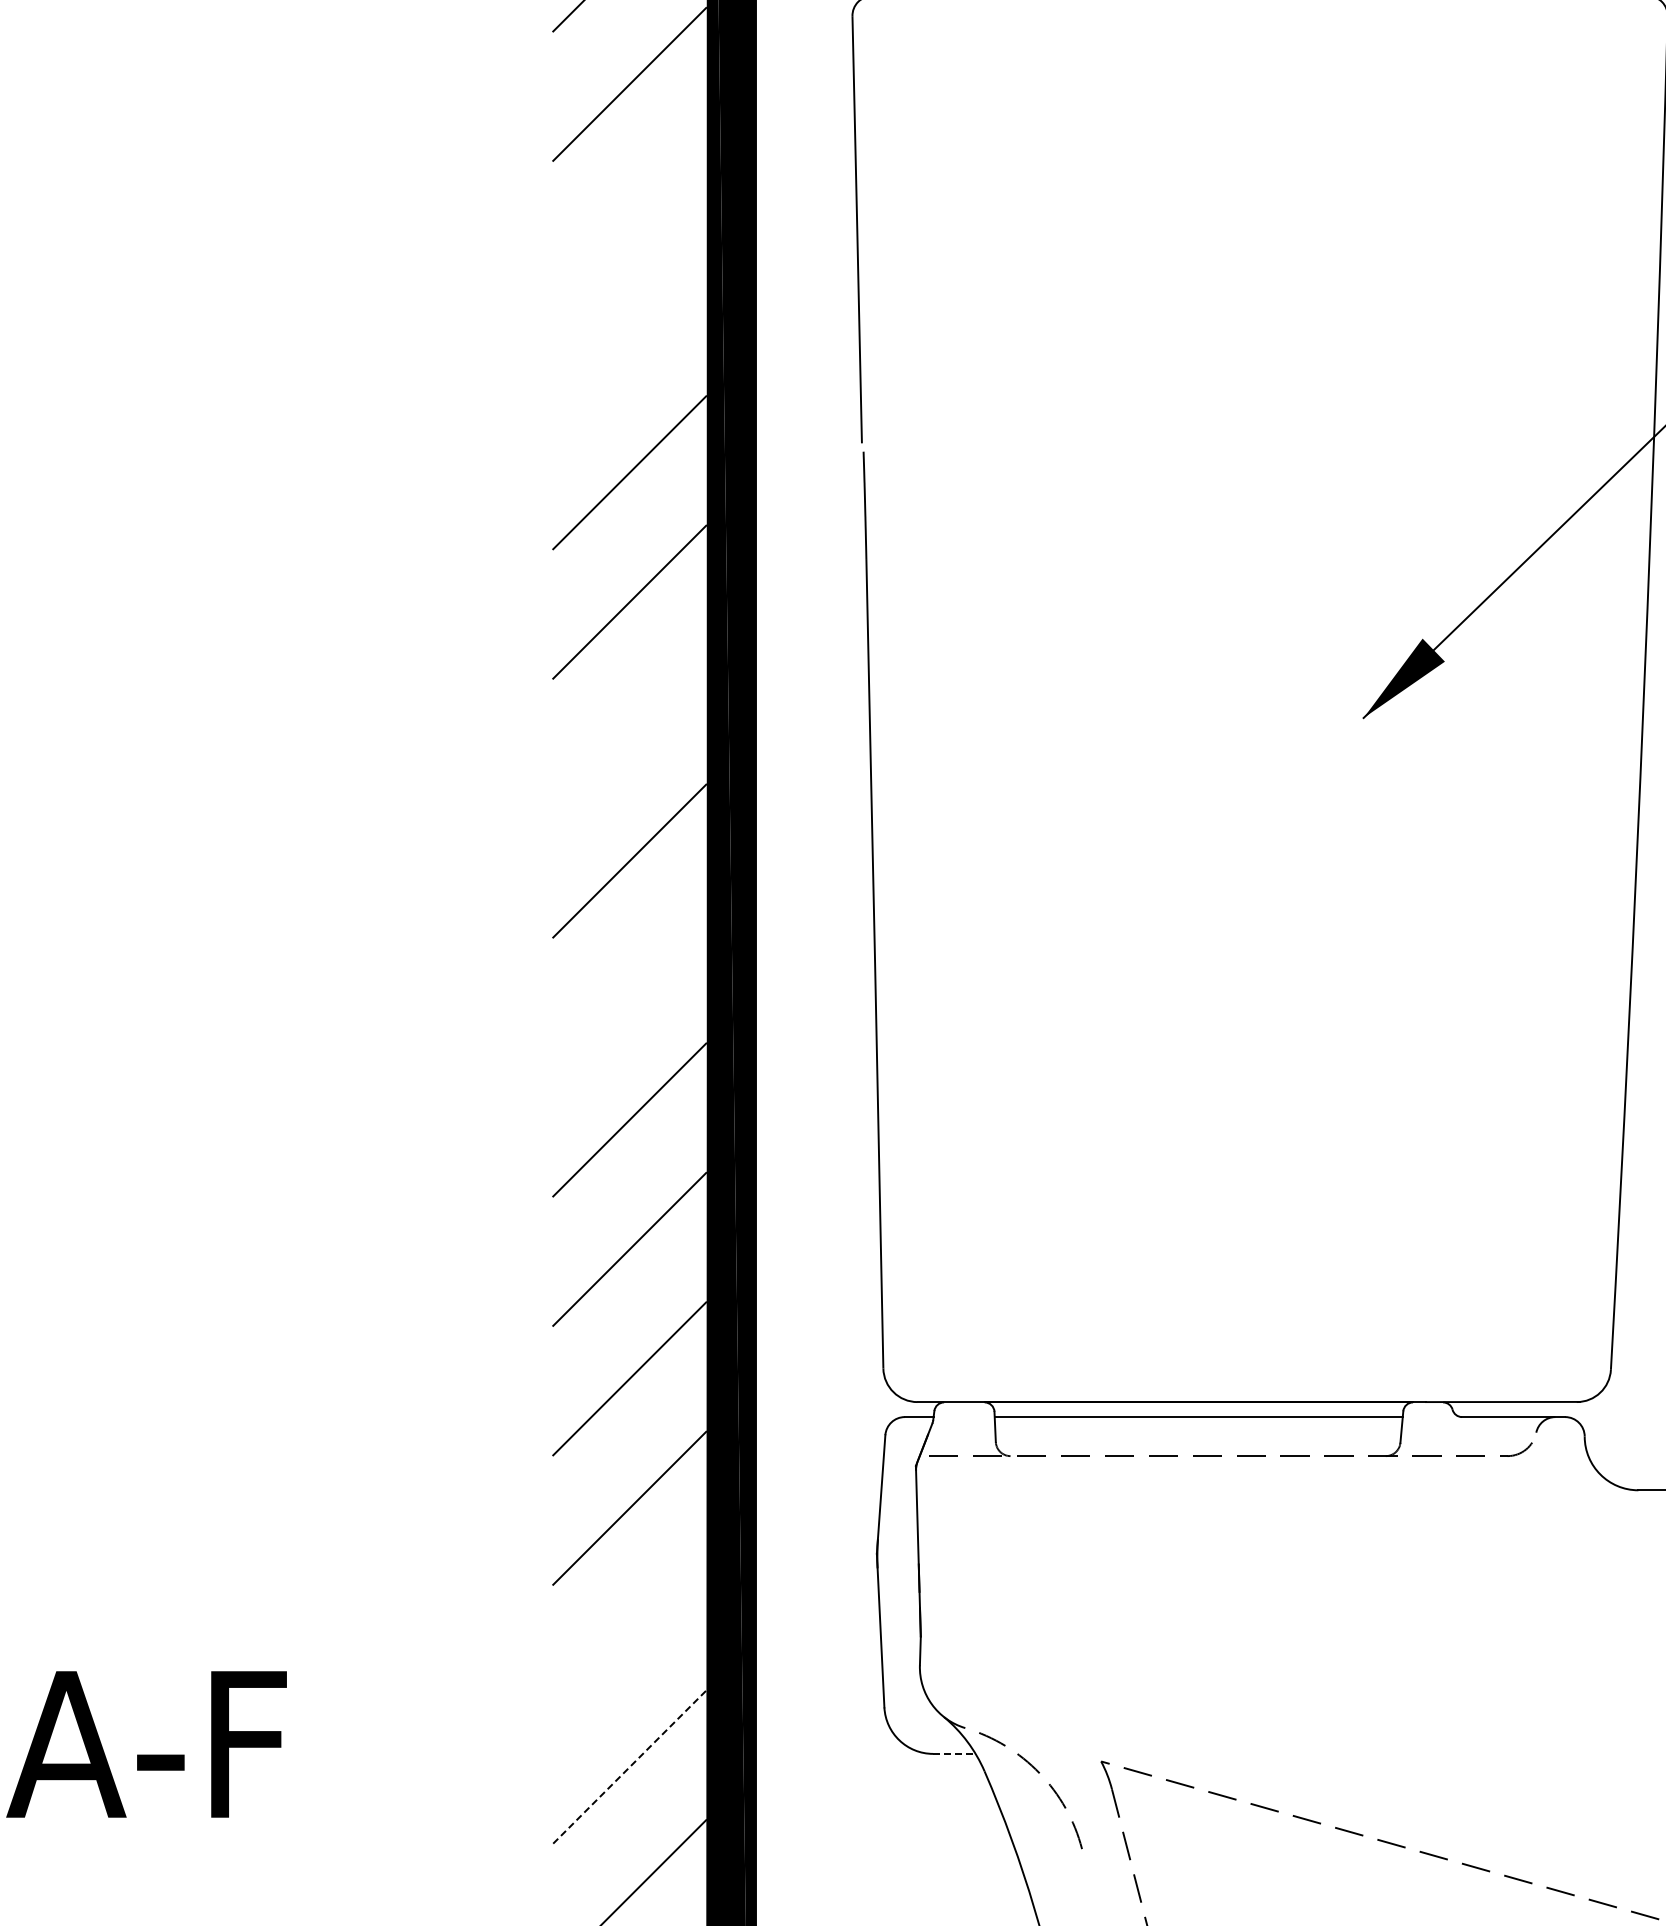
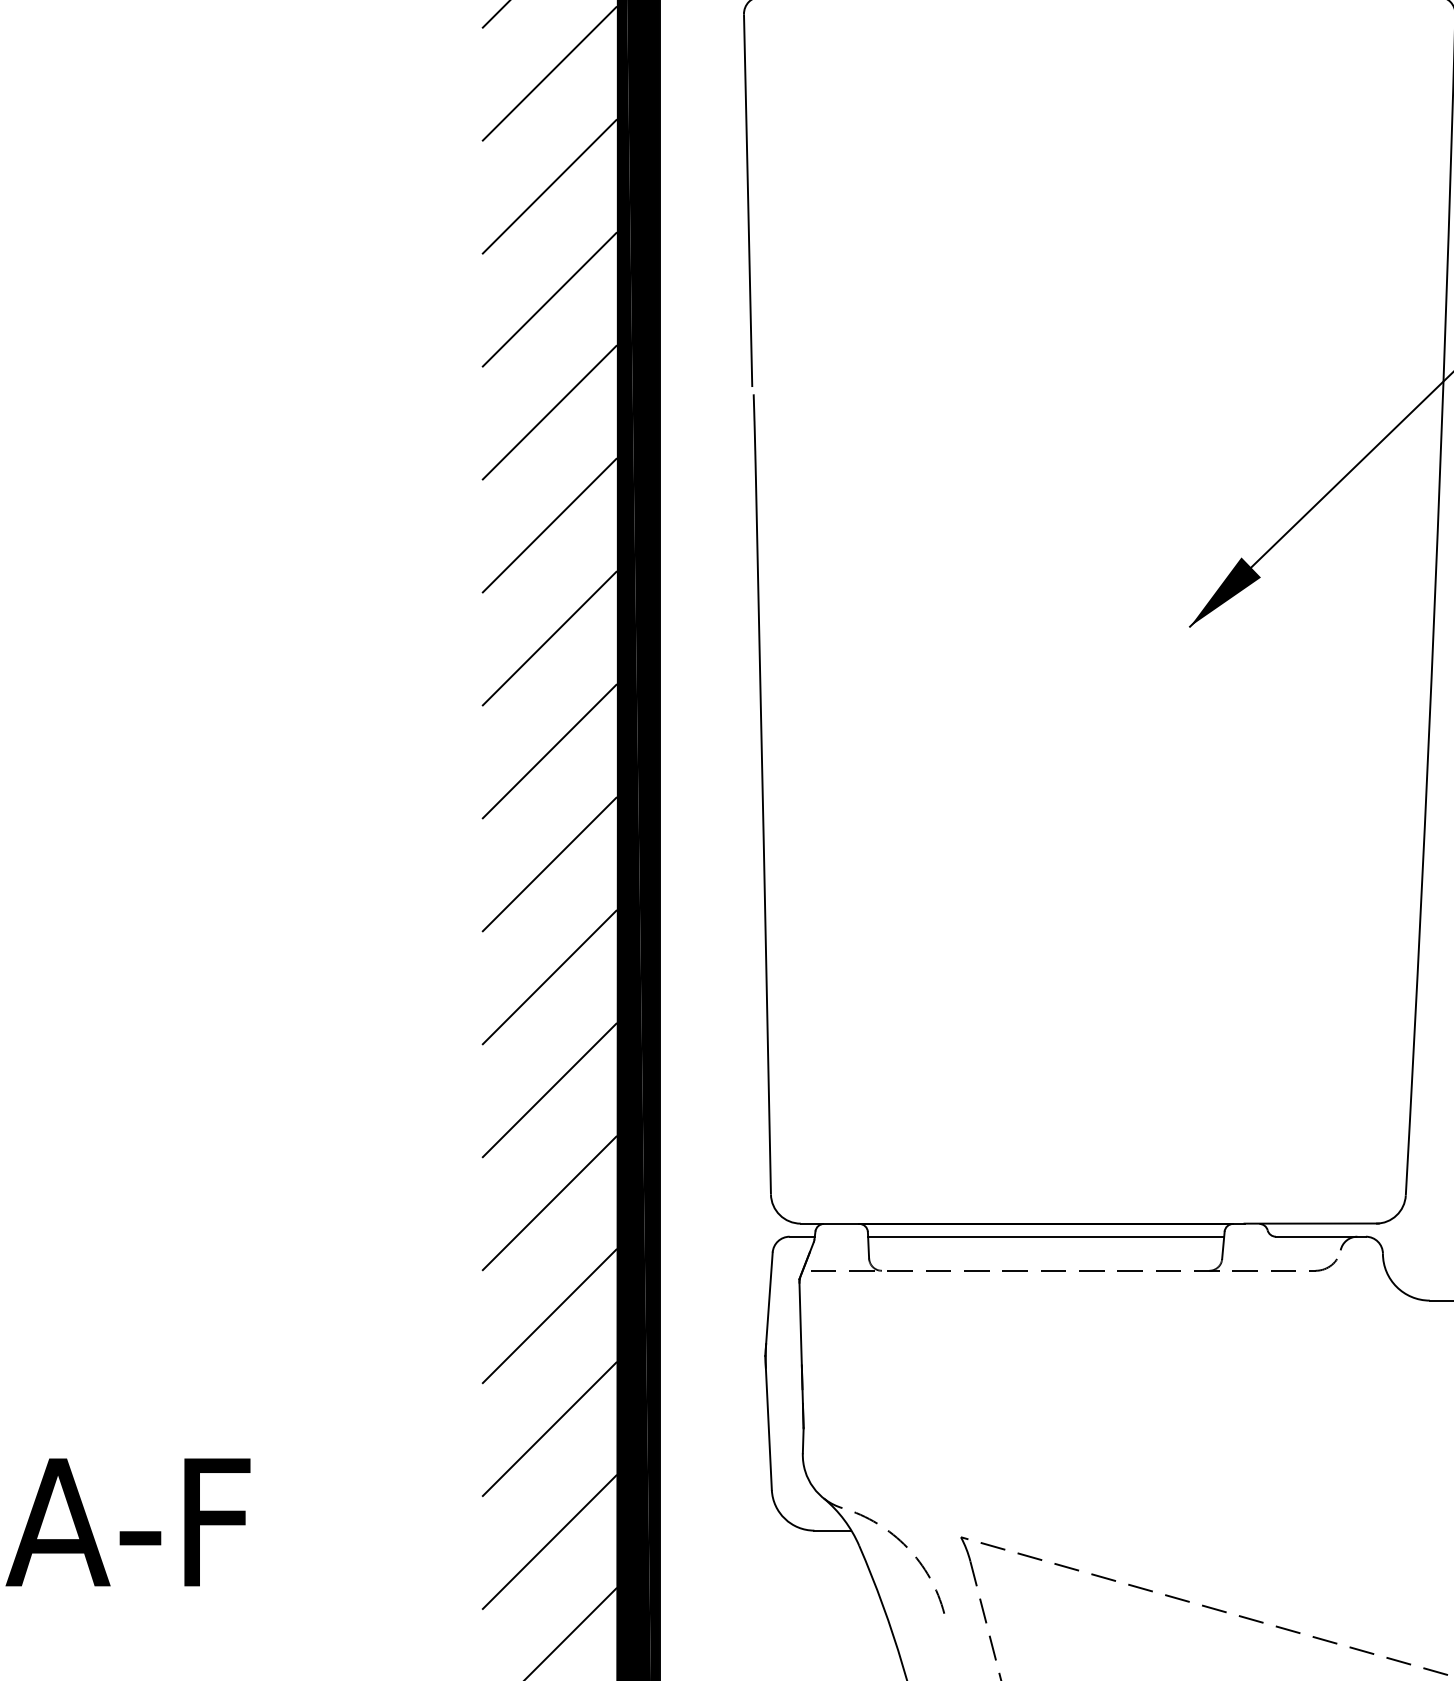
line: (629, 213) -> (549, 186), added
line: (629, 342) -> (549, 299), added
line: (629, 731) -> (549, 638), added
line: (629, 990) -> (549, 864), added
line: (629, 1637) -> (549, 1429), added
line: (954, 1753) -> (833, 1530), dashed -> solid
line: (630, 1766) -> (550, 1541), dashed -> solid

